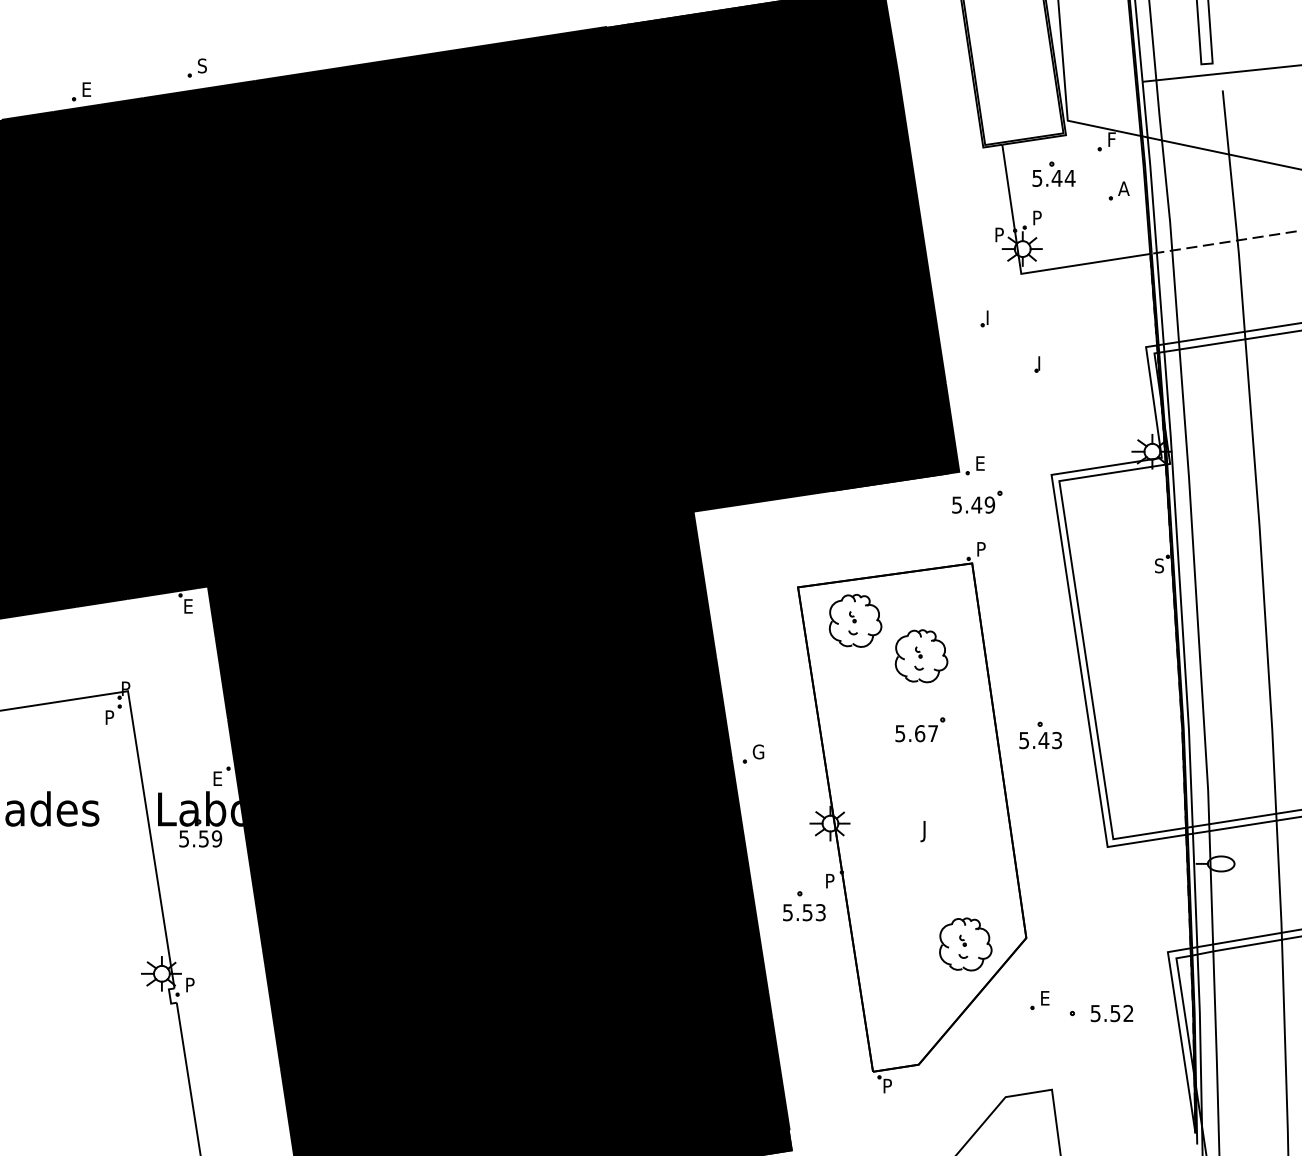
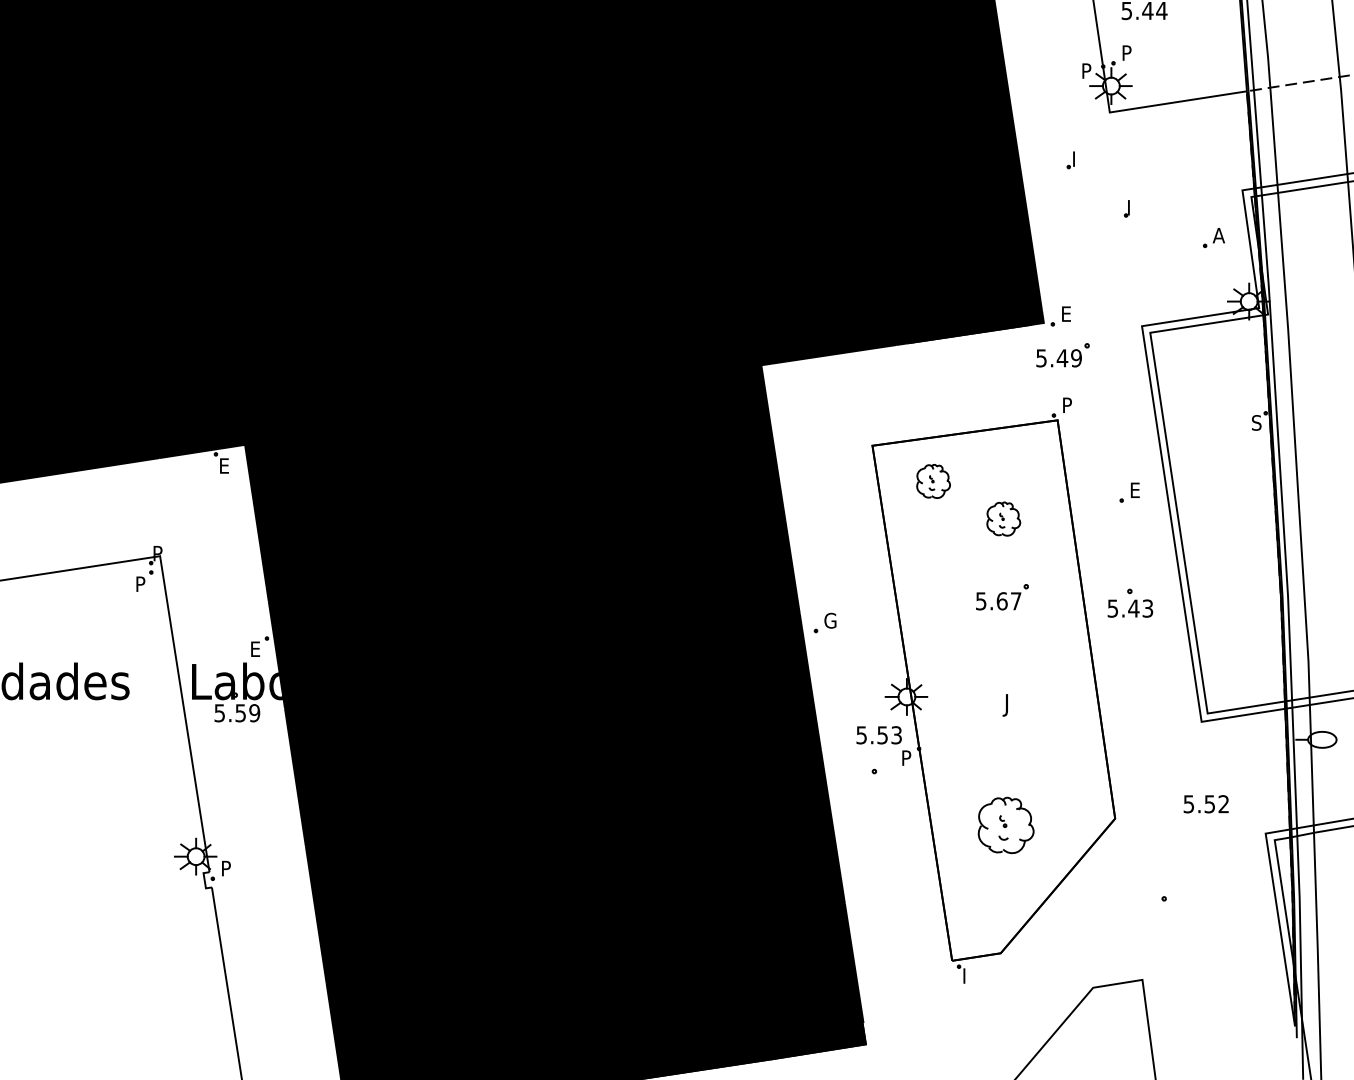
part: (1118, 190) -> (1213, 237), moved
part: (855, 620) -> (933, 481), size x0.6
part: (921, 656) -> (1003, 519), size x0.6
text: (804, 912) -> (879, 735), moved
part: (965, 944) -> (1005, 825), moved
part: (1039, 1000) -> (1129, 492), moved
text: (1111, 1013) -> (1205, 804), moved
text: (888, 1082) -> (968, 972), P -> I

